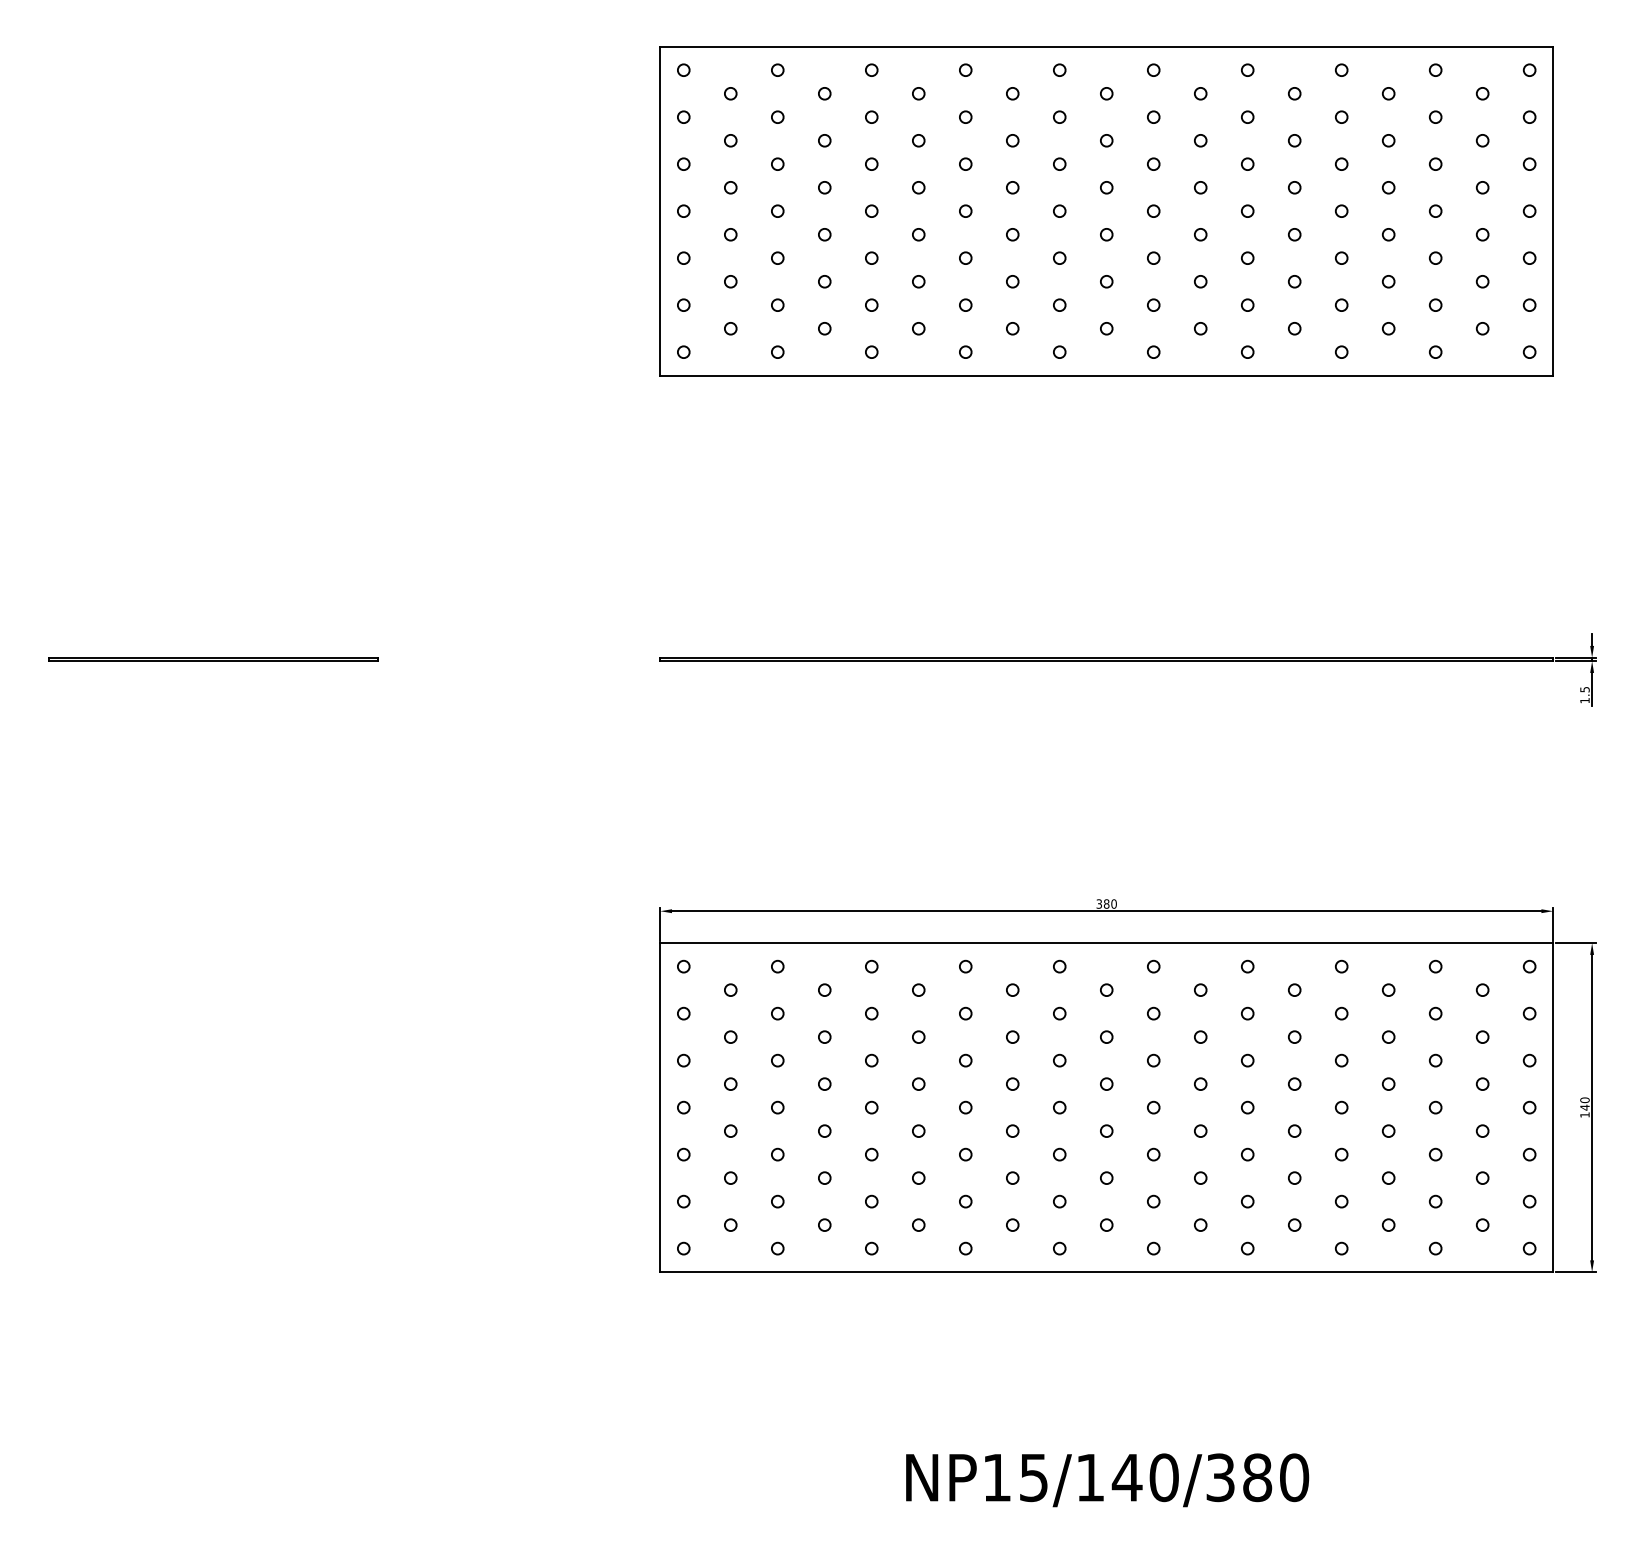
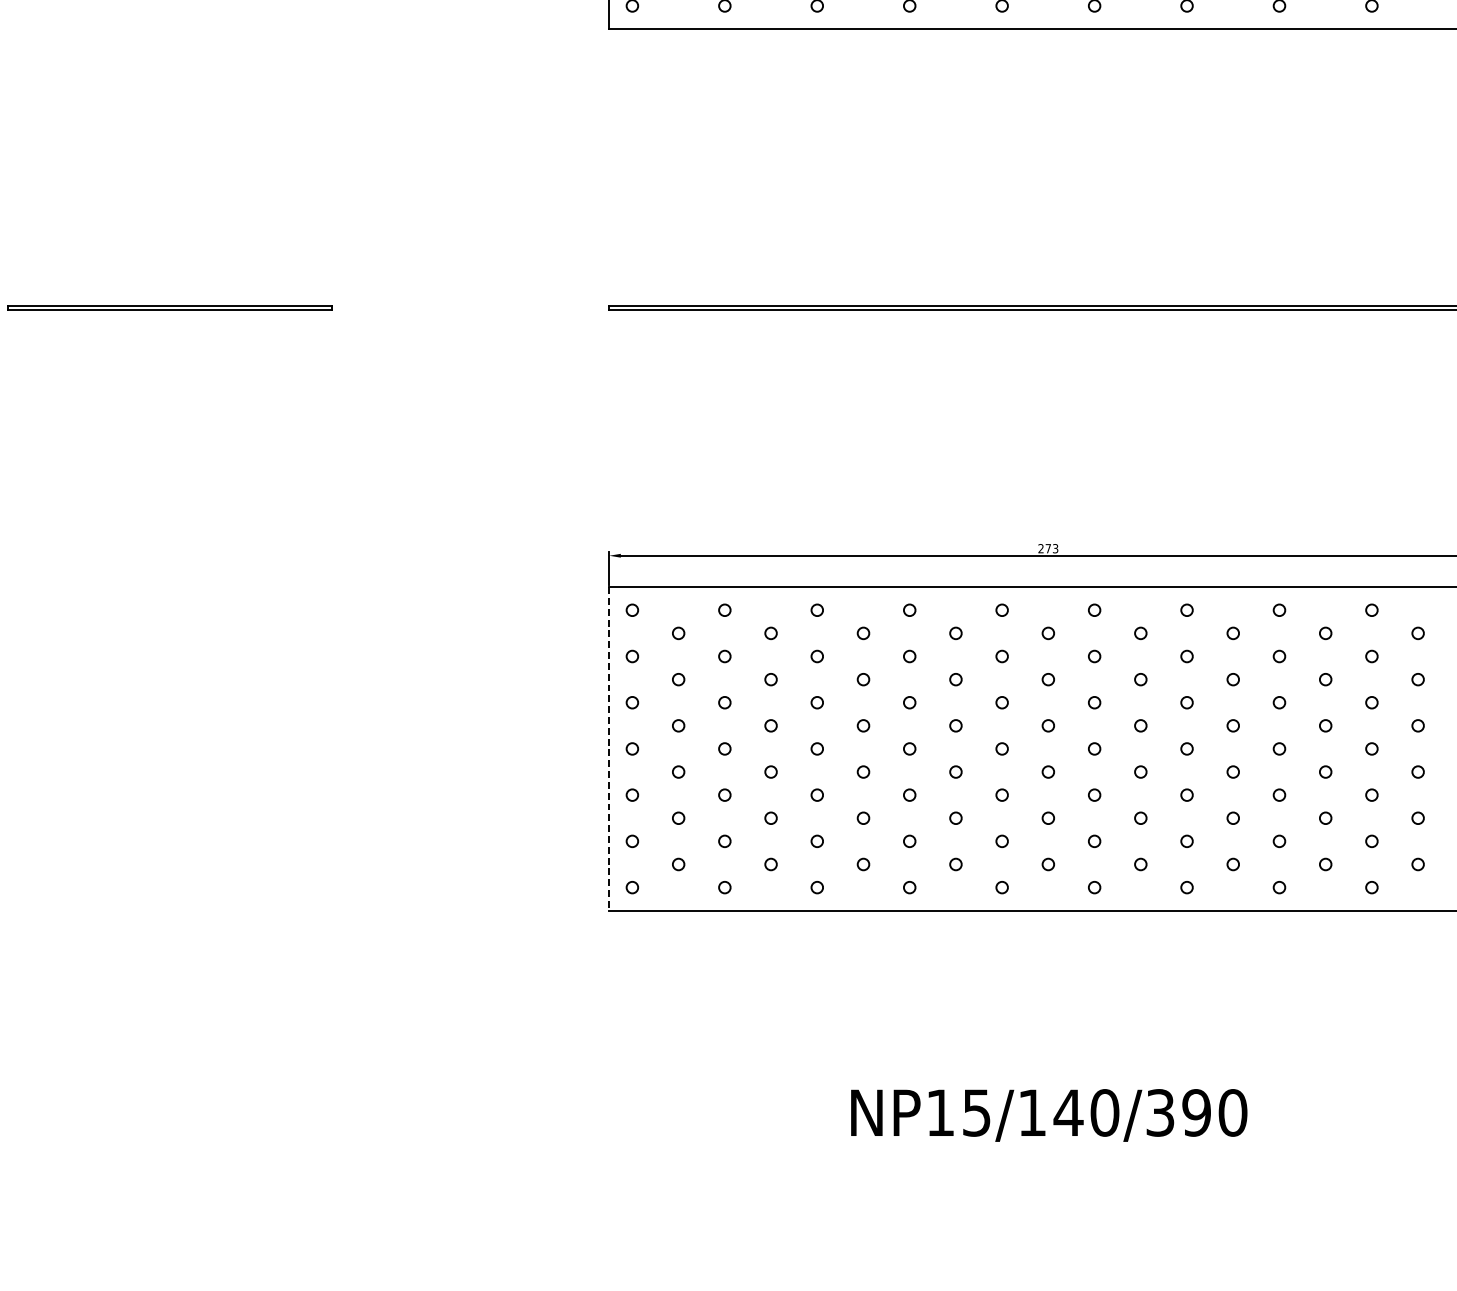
text: (1106, 903) -> (1048, 548), 380 -> 273
line: (660, 1108) -> (609, 749), solid -> dashed
text: (1257, 1477) -> (1196, 1112), NP15/140/380 -> NP15/140/390

